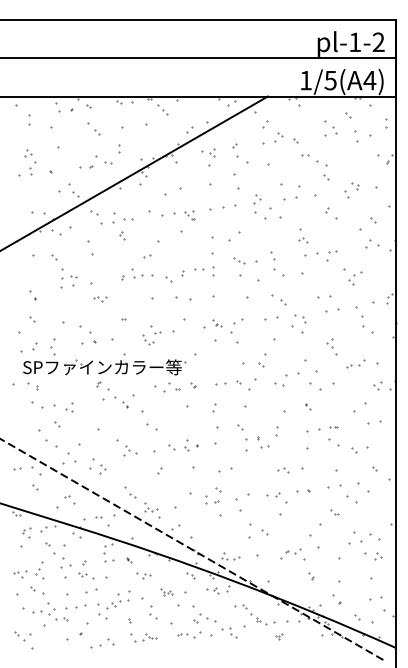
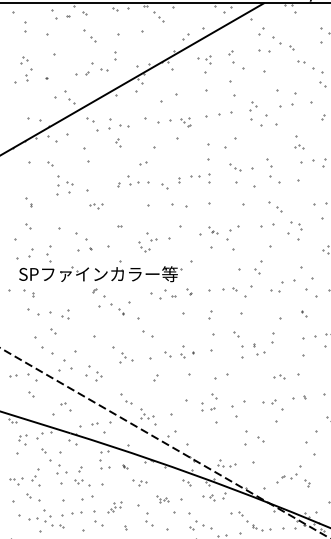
part: (278, 137) -> (274, 44), size x1.6
part: (220, 383) -> (216, 290), size x1.6
part: (290, 553) -> (286, 478), moved
part: (118, 599) -> (114, 506), size x0.6

